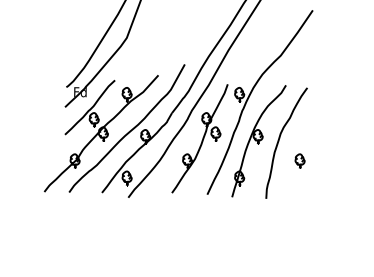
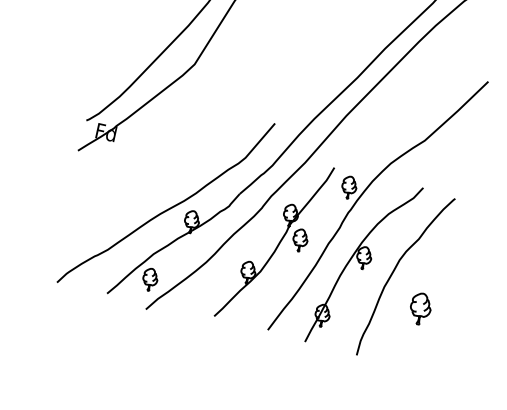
part: (100, 133) -> (123, 202), removed
part: (299, 160) -> (419, 307), size x1.4

